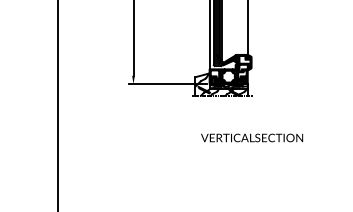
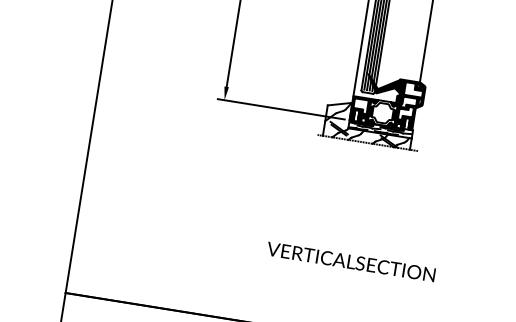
text: (252, 137) -> (352, 261), moved

